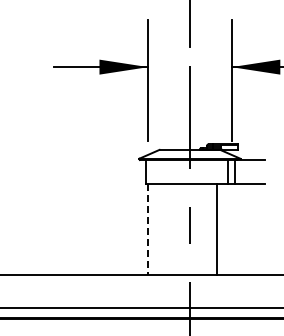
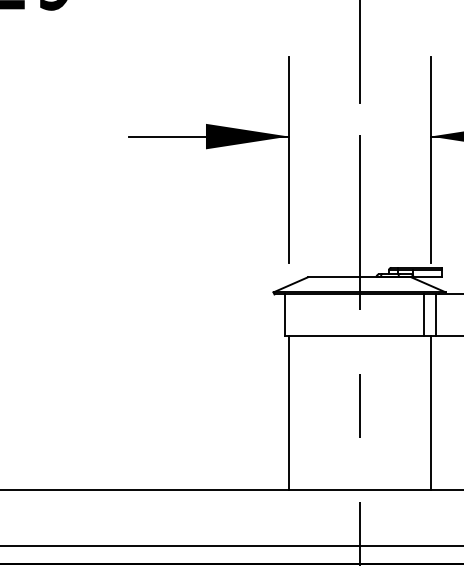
line: (216, 229) -> (430, 412), moved
line: (148, 230) -> (289, 414), dashed -> solid

